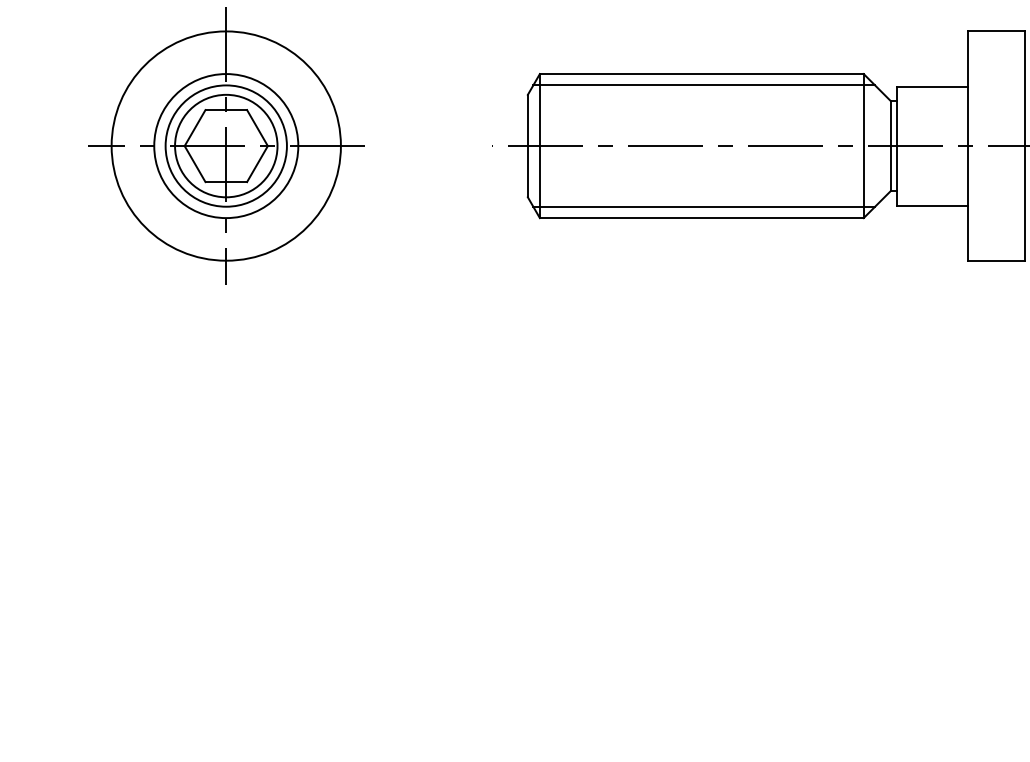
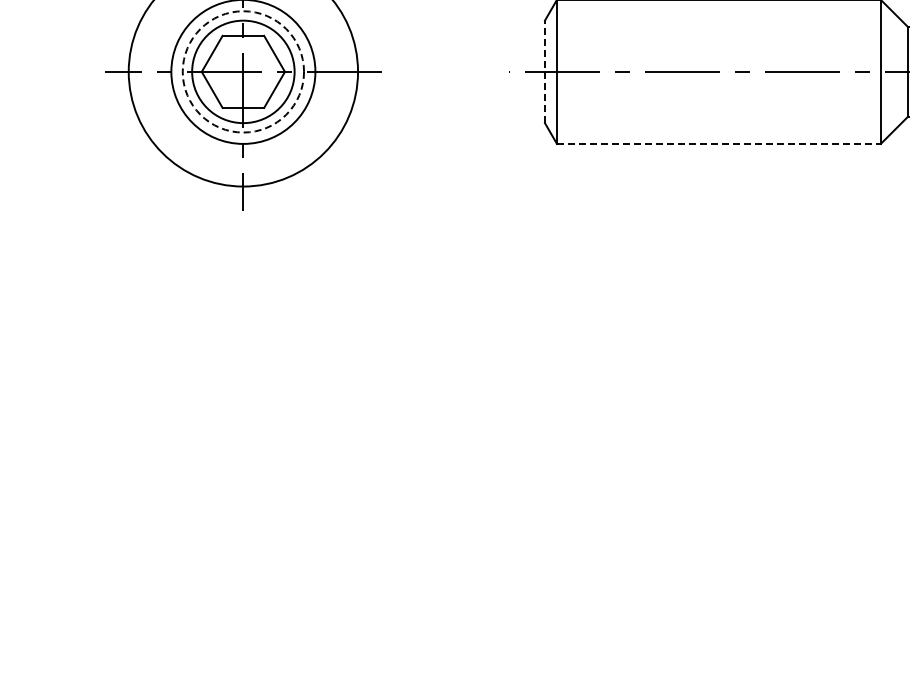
line: (704, 85) -> (721, 11), removed
circle: (225, 145) -> (242, 71), solid -> dashed
line: (527, 145) -> (544, 71), solid -> dashed
line: (704, 206) -> (721, 132), removed
line: (701, 218) -> (718, 144), solid -> dashed

